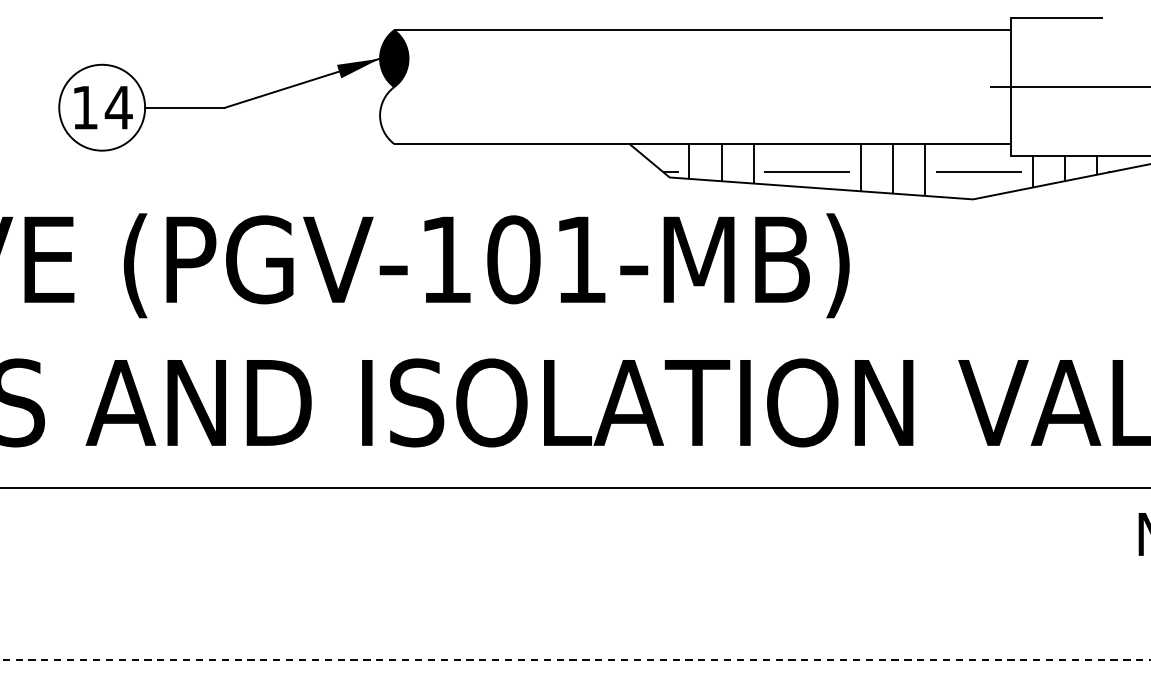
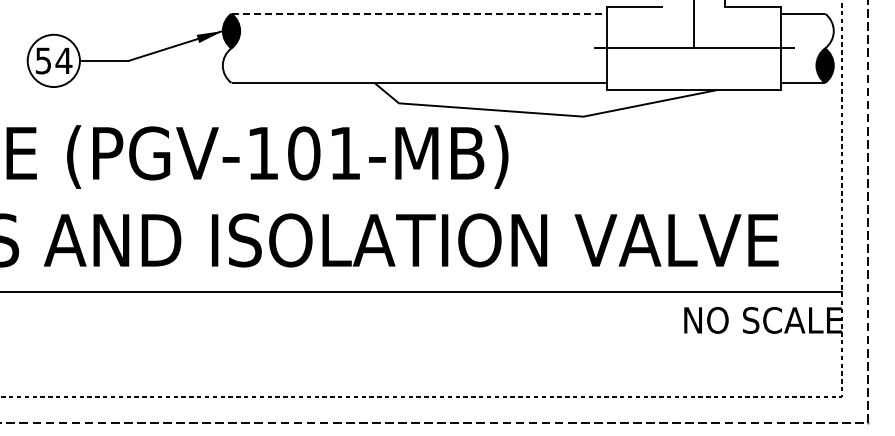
line: (703, 29) -> (419, 13), solid -> dashed
text: (83, 107) -> (42, 60), 14 -> 54
hatch: (885, 169) -> (530, 98), removed

